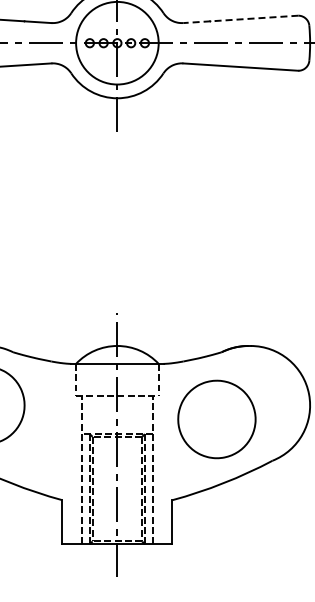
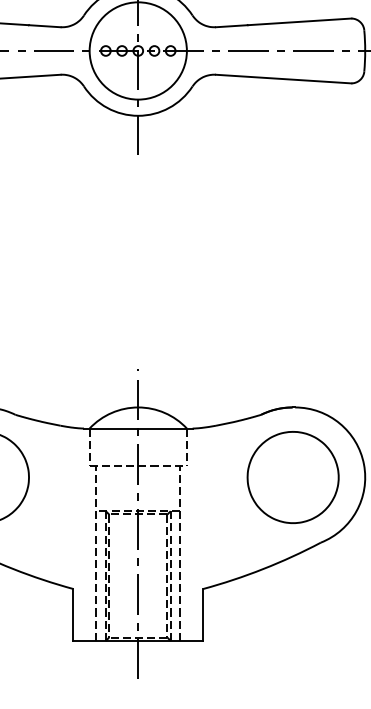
line: (240, 19) -> (283, 23), dashed -> solid
part: (216, 419) -> (292, 477), moved

